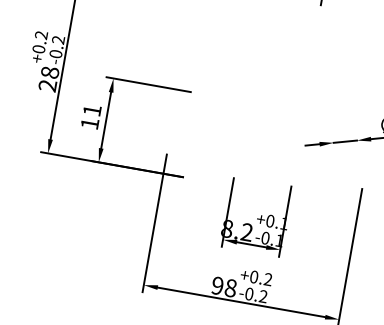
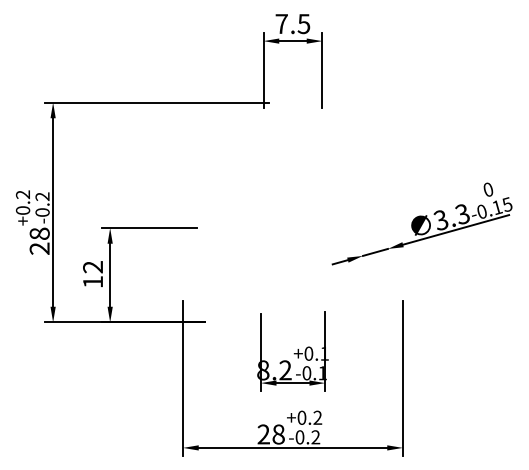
text: (91, 110) -> (92, 267), 11 -> 12
text: (217, 285) -> (263, 434), 98 -> 28

